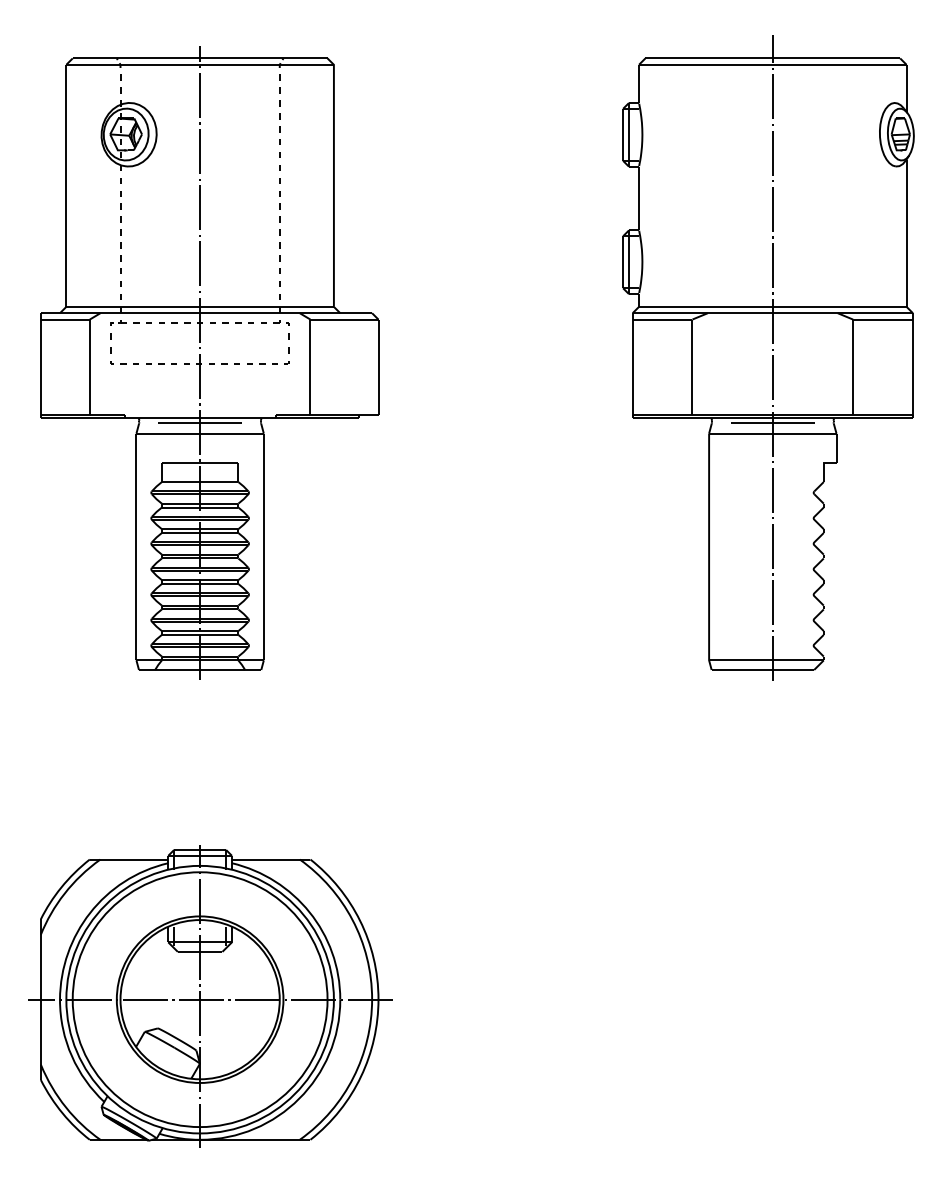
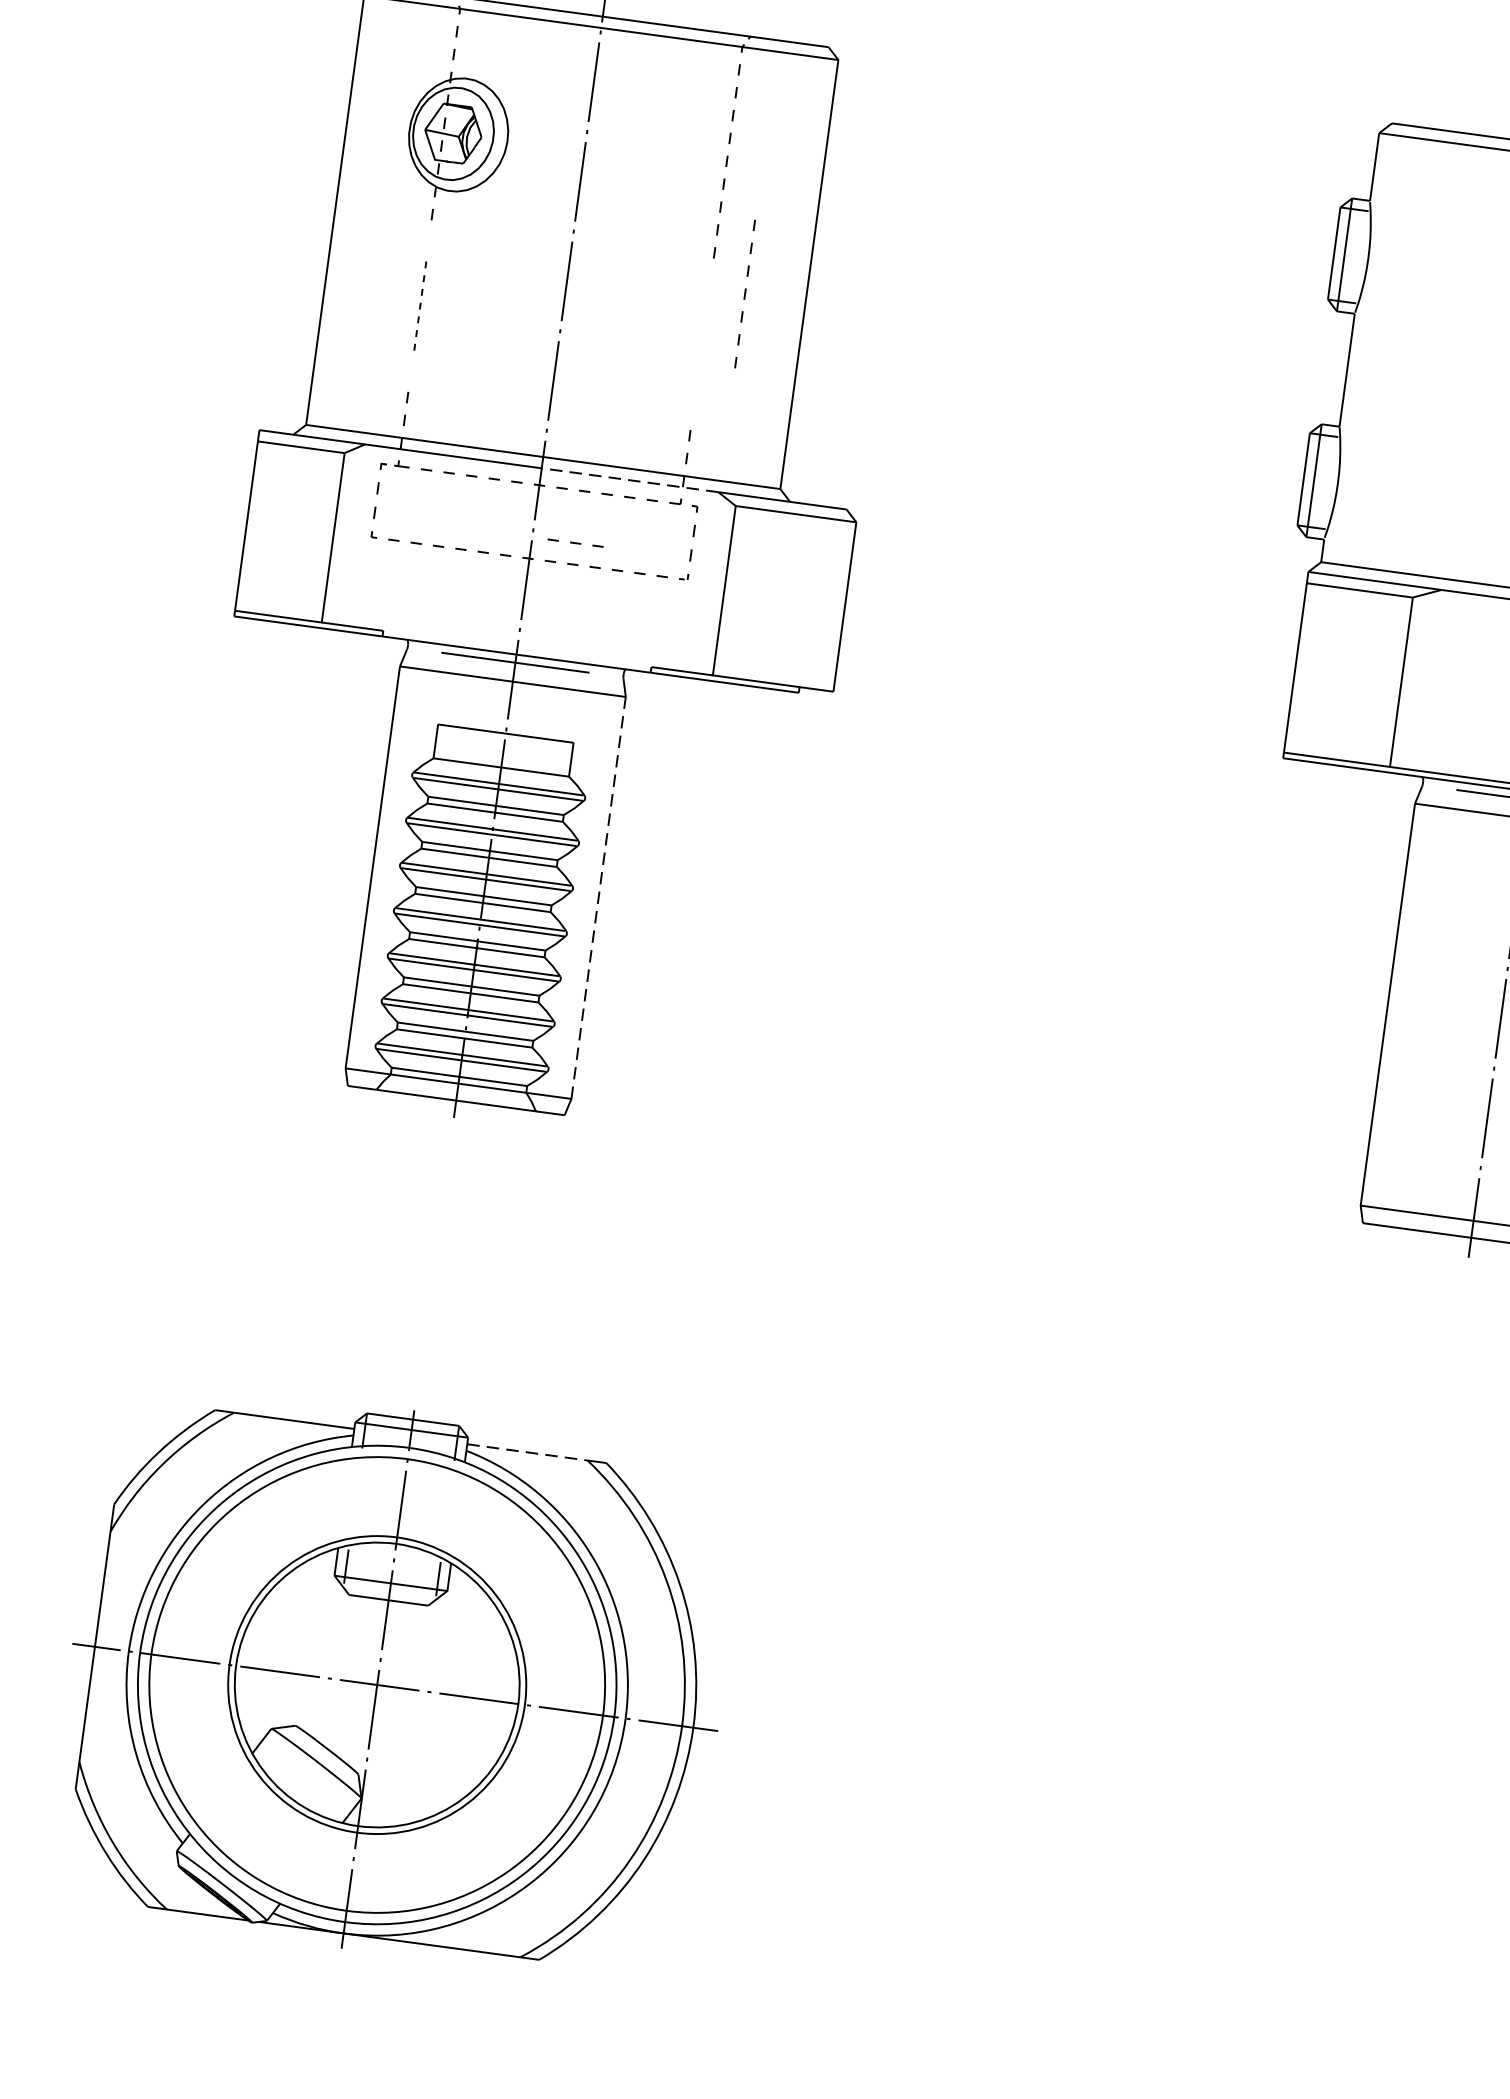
part: (120, 232) -> (419, 306), size x0.6
part: (279, 232) -> (744, 294), moved
line: (249, 313) -> (629, 480), solid -> dashed
line: (224, 351) -> (575, 541), added
line: (263, 546) -> (598, 896), solid -> dashed
line: (265, 859) -> (526, 1452), solid -> dashed

